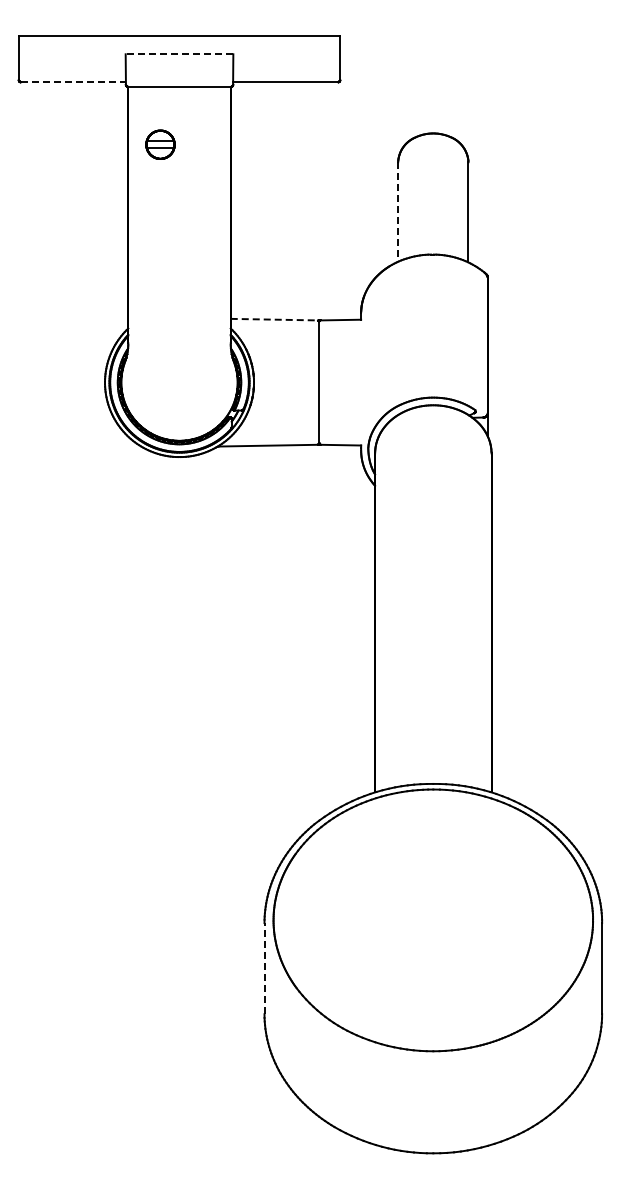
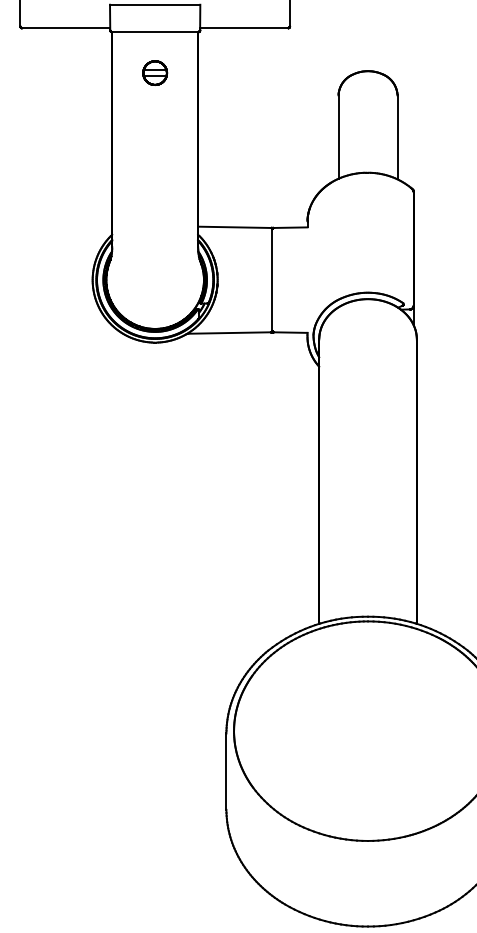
line: (179, 54) -> (155, 4), dashed -> solid
line: (74, 82) -> (67, 28), dashed -> solid
part: (160, 144) -> (155, 72), moved
line: (398, 212) -> (338, 137), dashed -> solid
line: (274, 319) -> (234, 227), dashed -> solid
line: (264, 968) -> (226, 771), dashed -> solid

